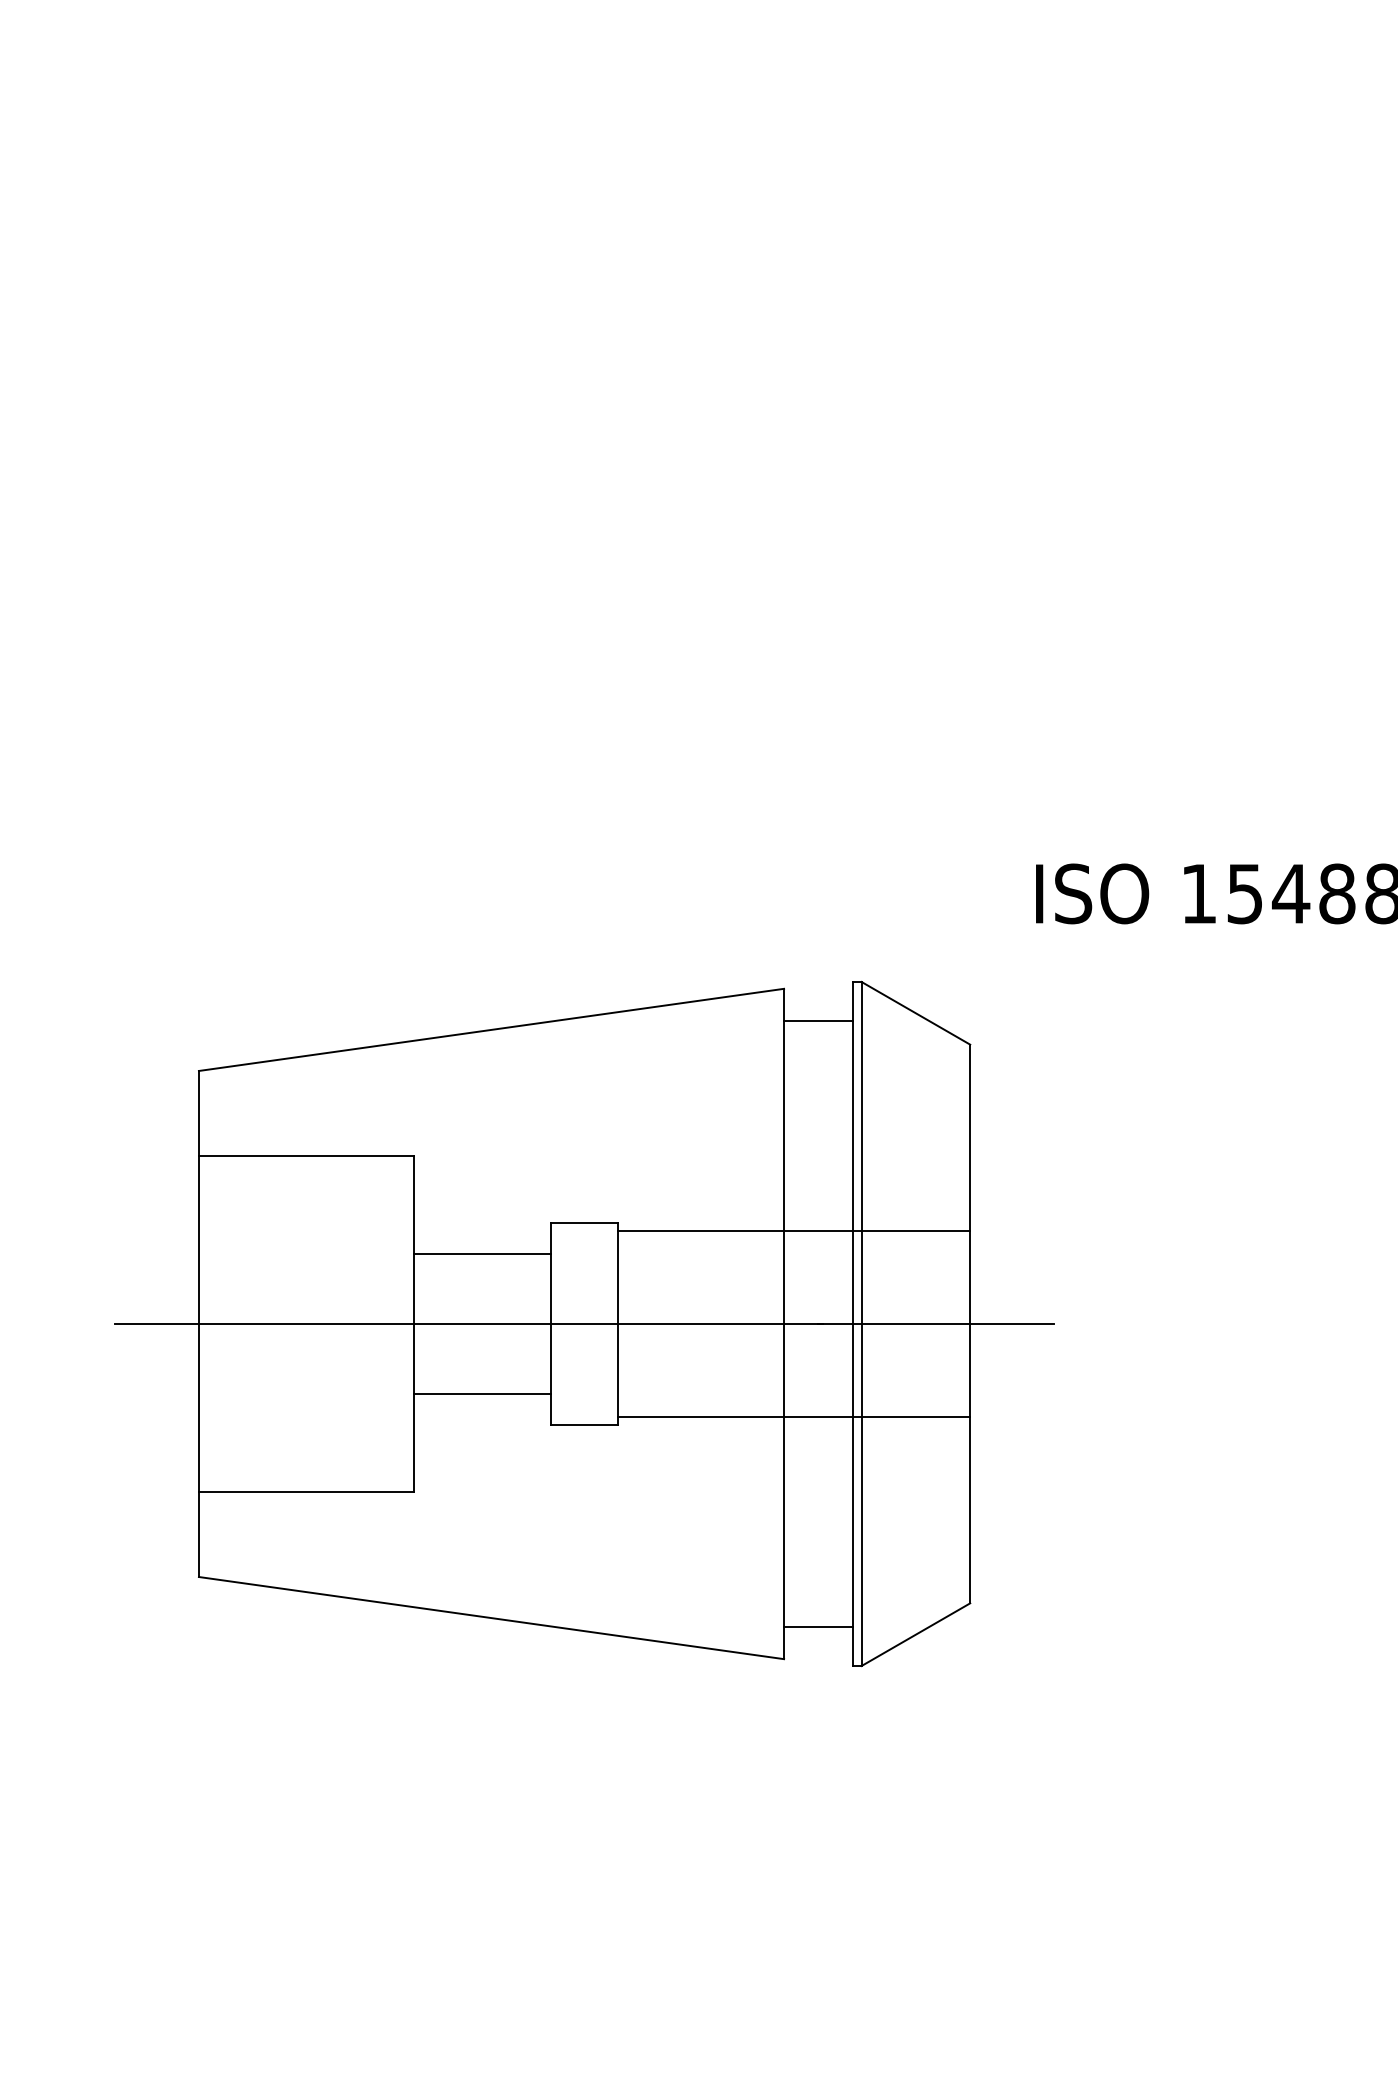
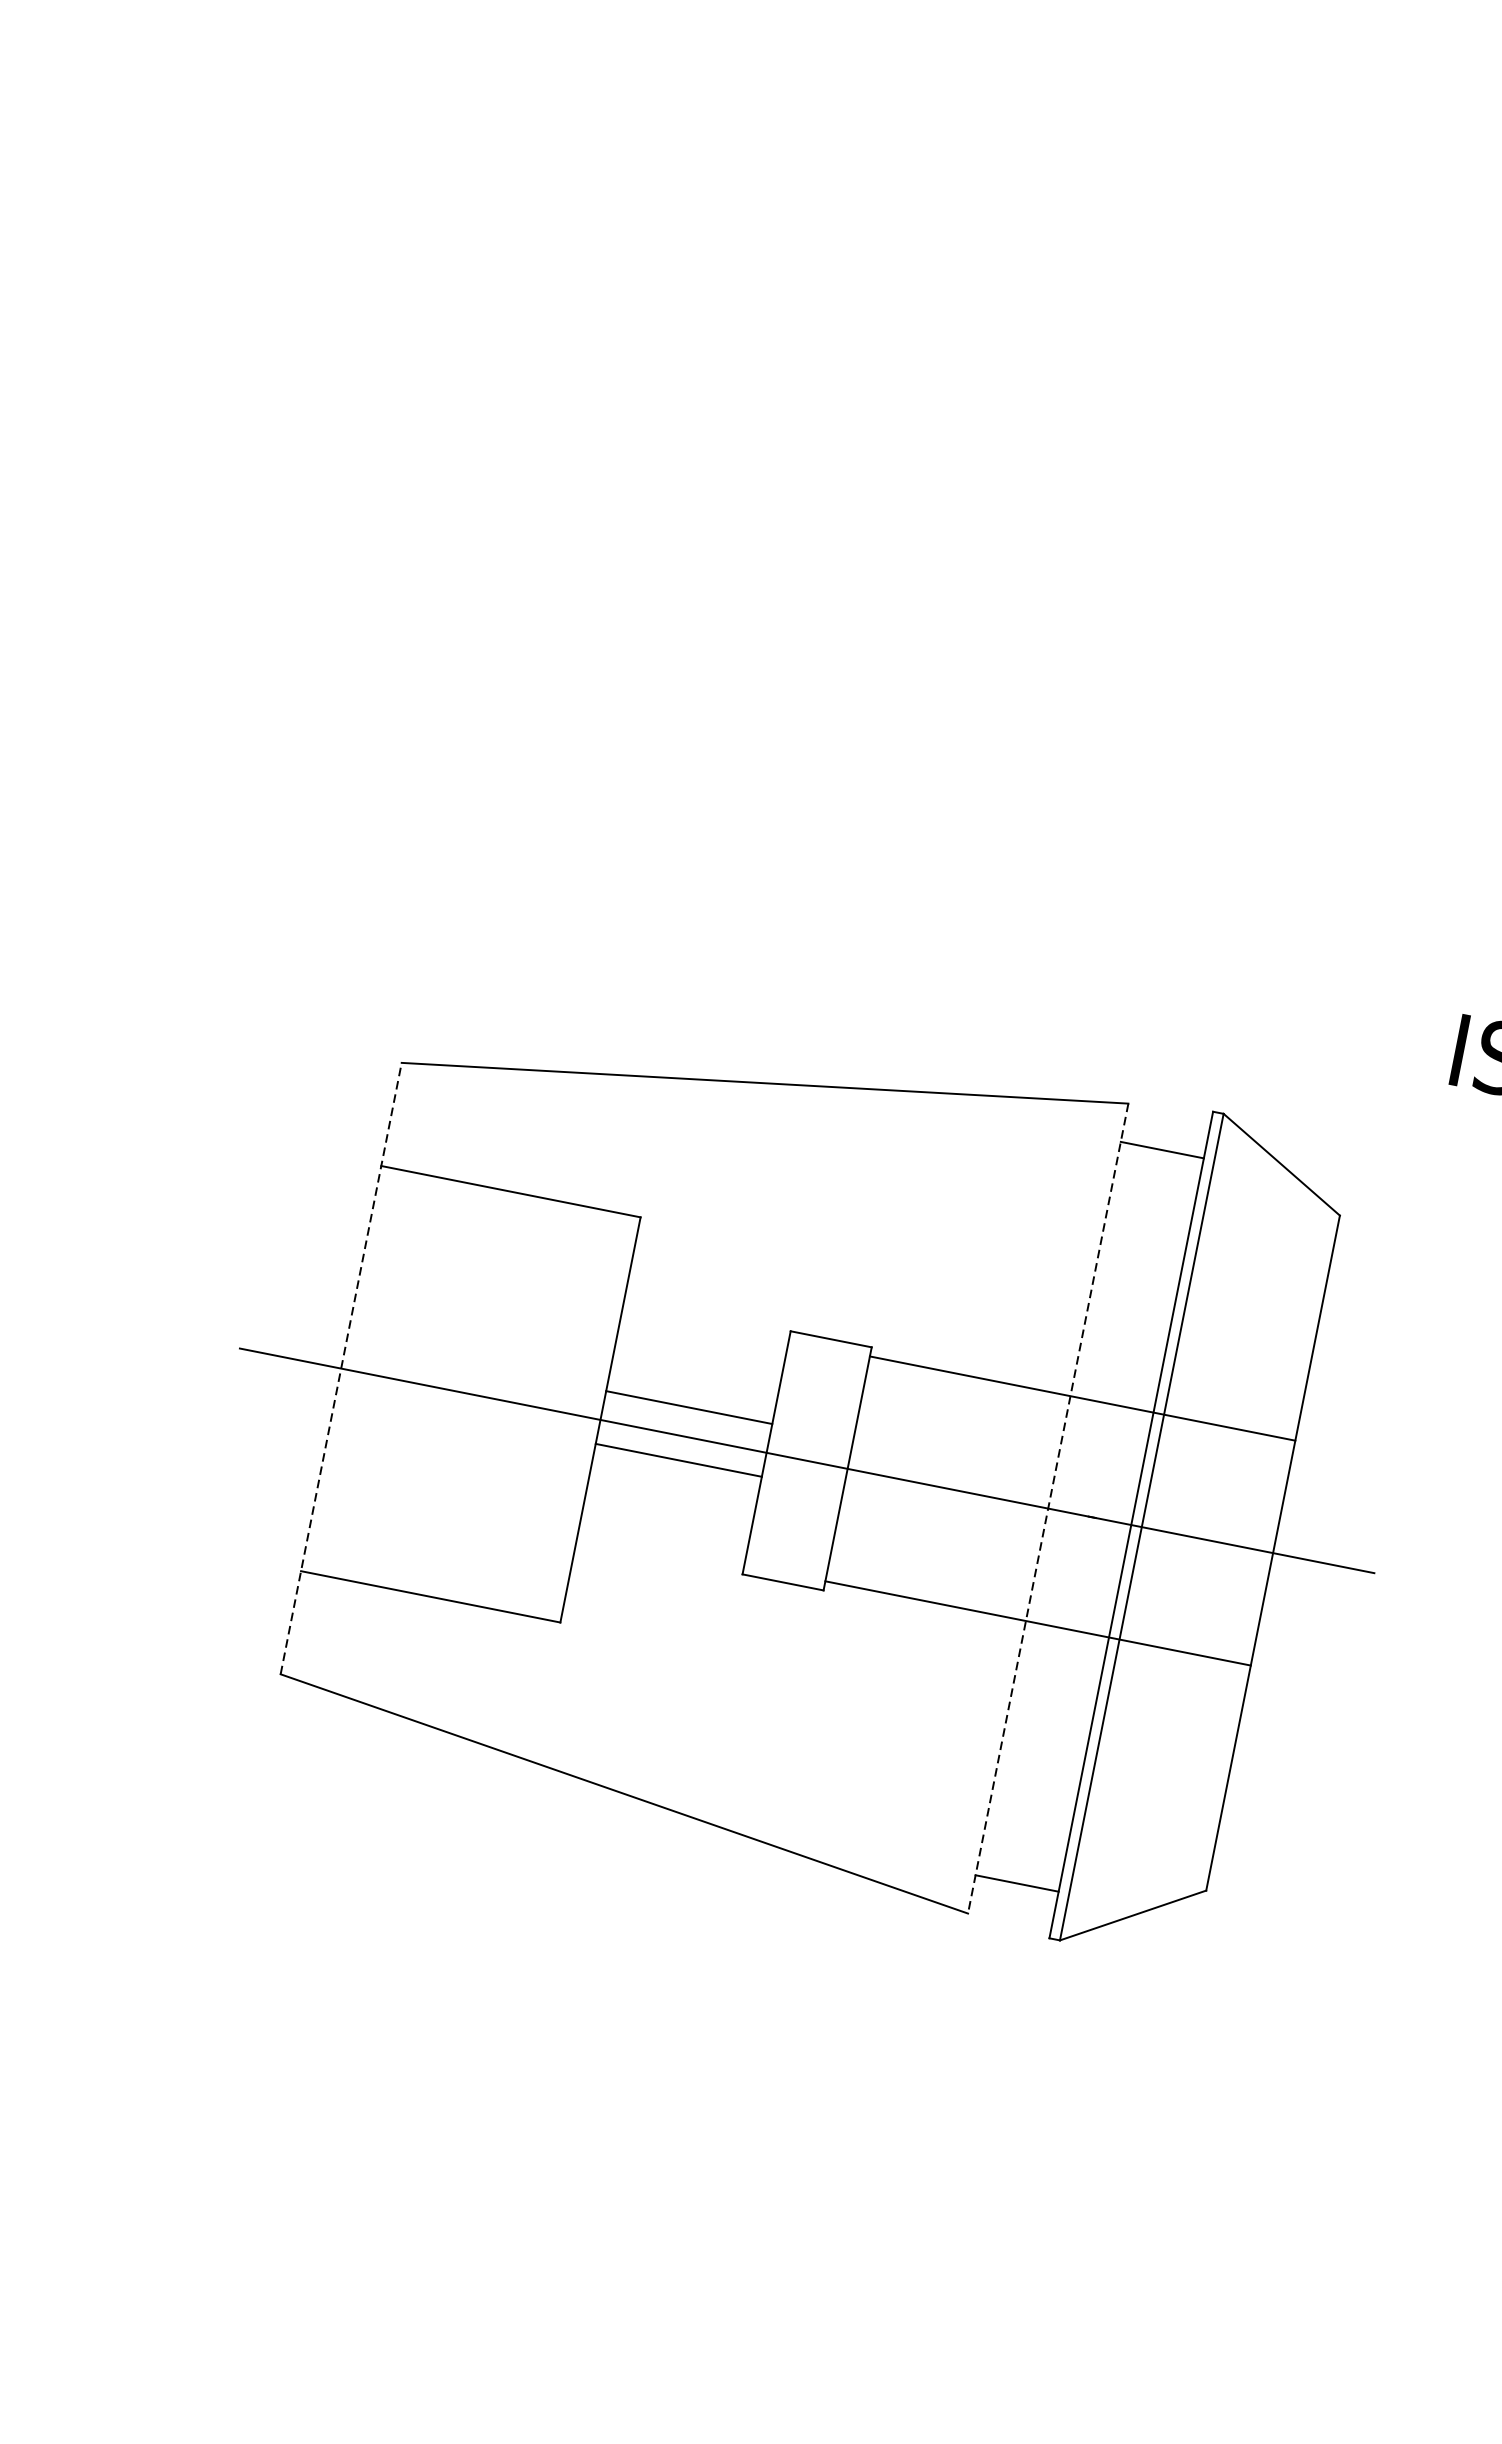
line: (482, 1254) -> (689, 1408), moved
line: (198, 1323) -> (340, 1367), solid -> dashed
line: (784, 1324) -> (1048, 1509), solid -> dashed
line: (482, 1393) -> (679, 1459), moved

